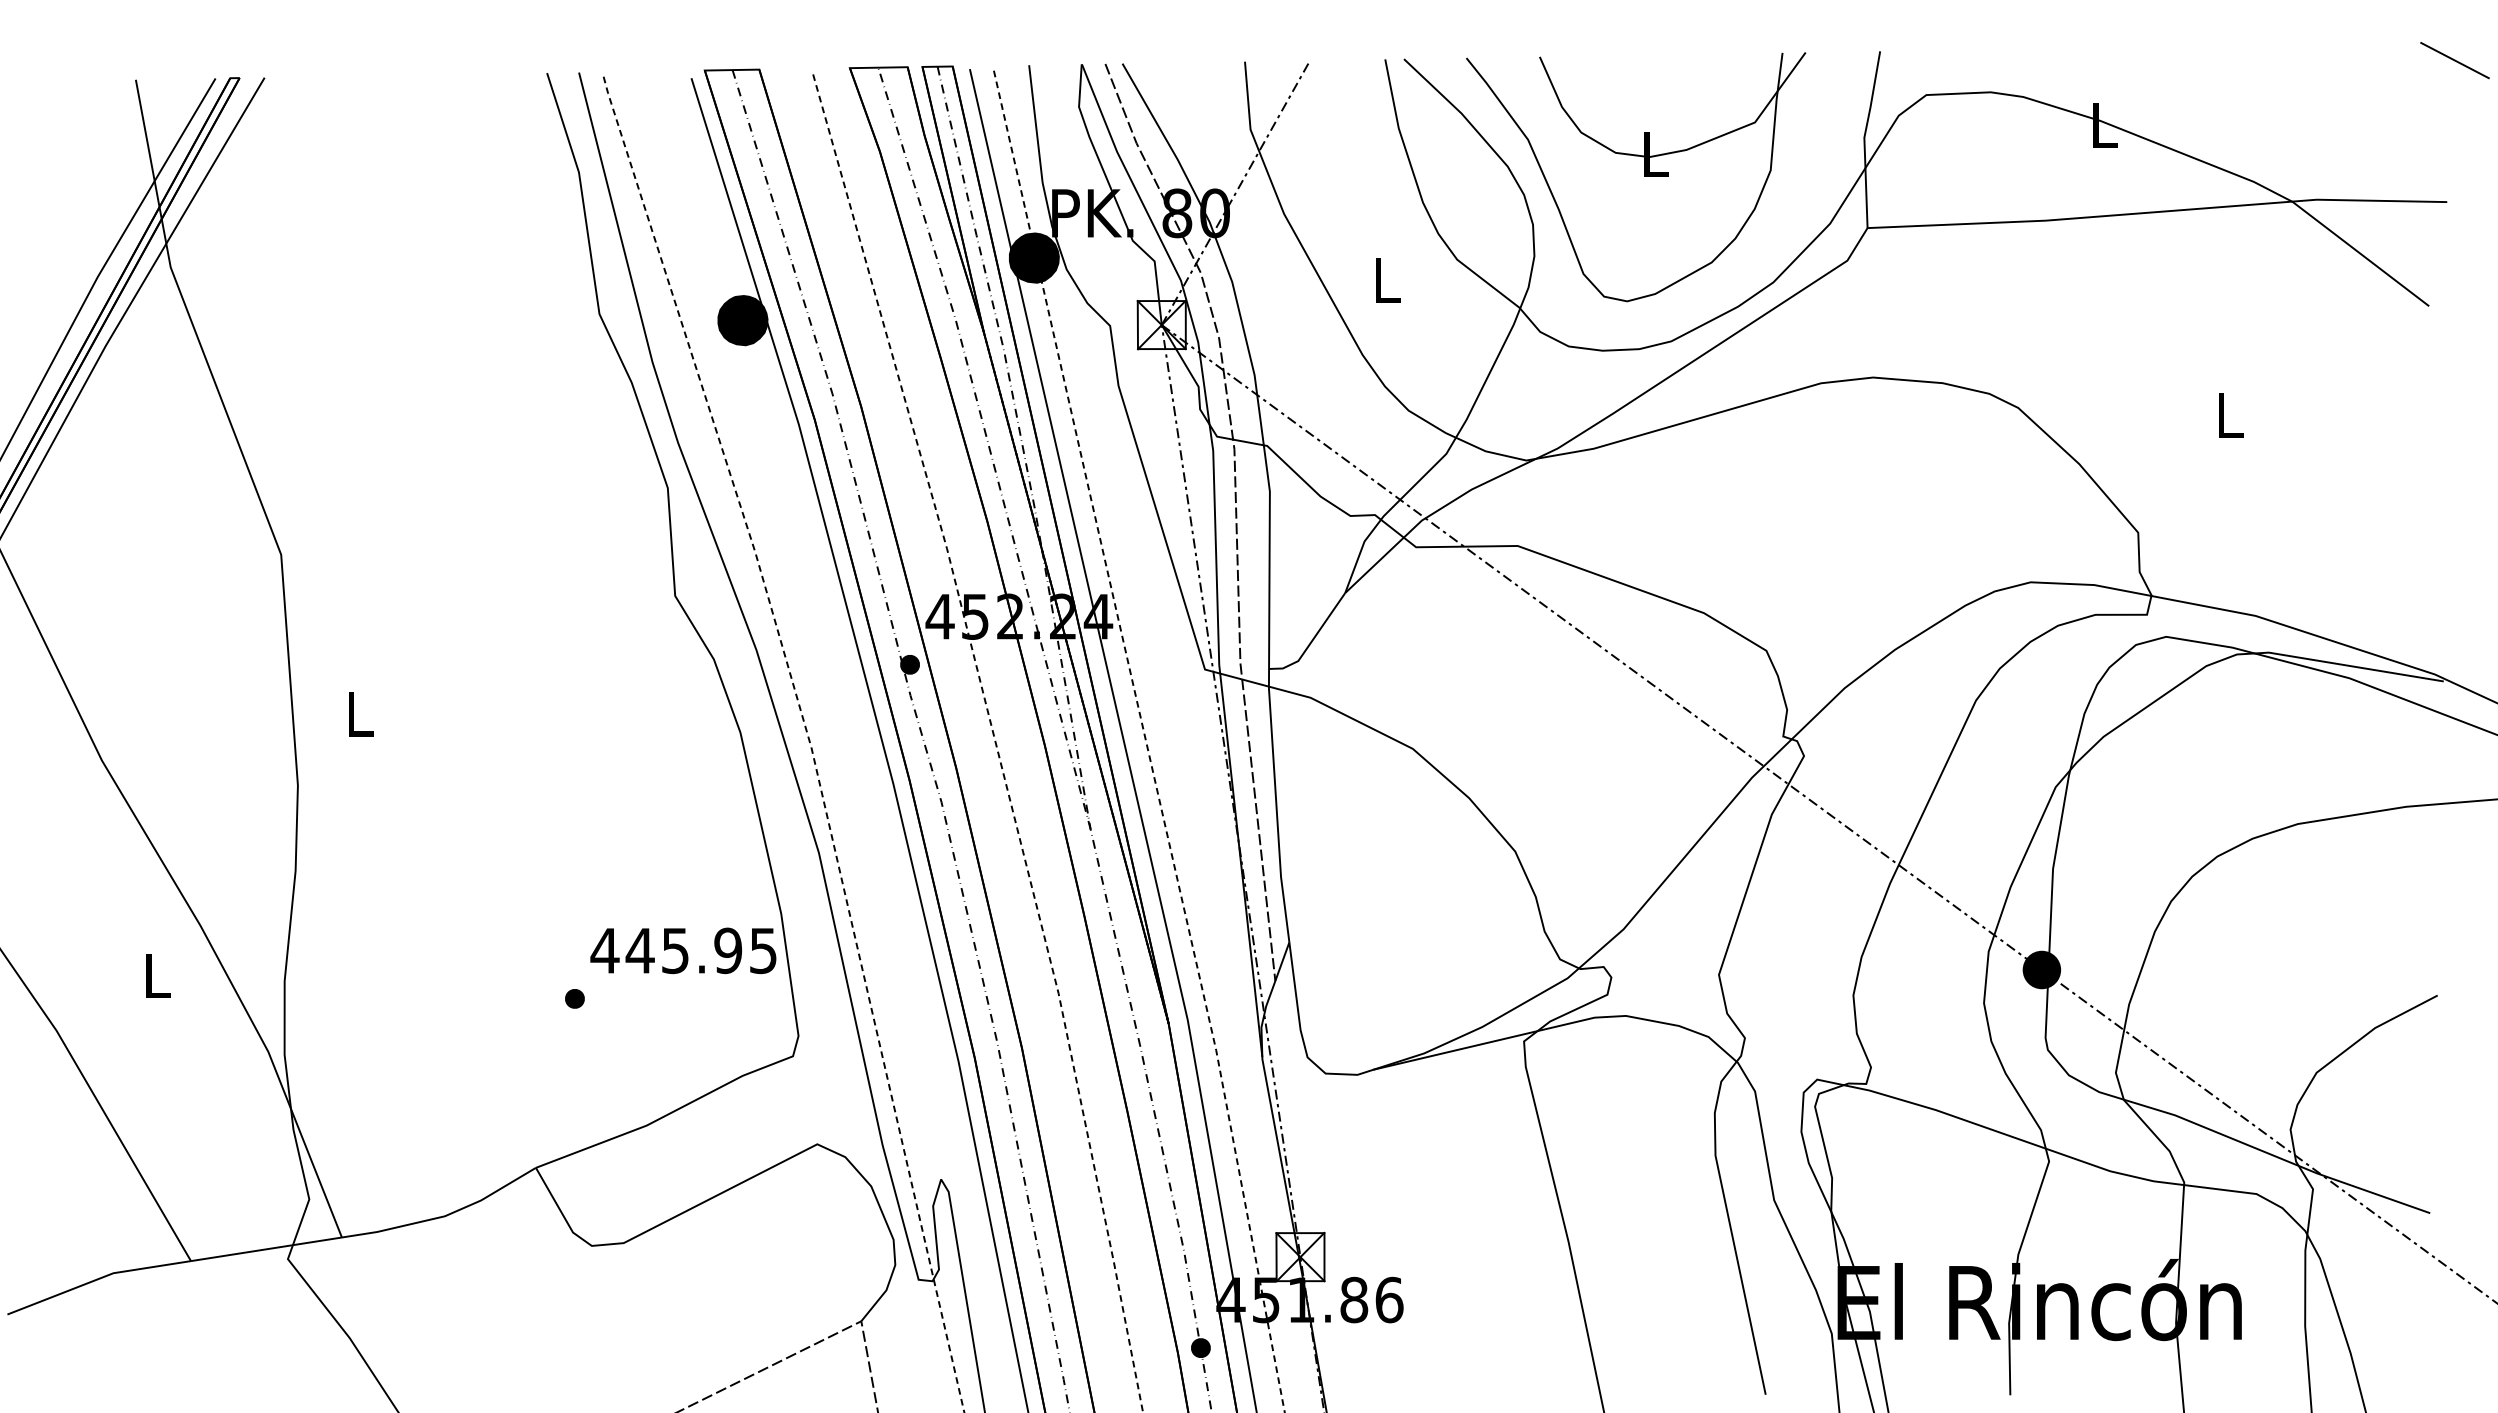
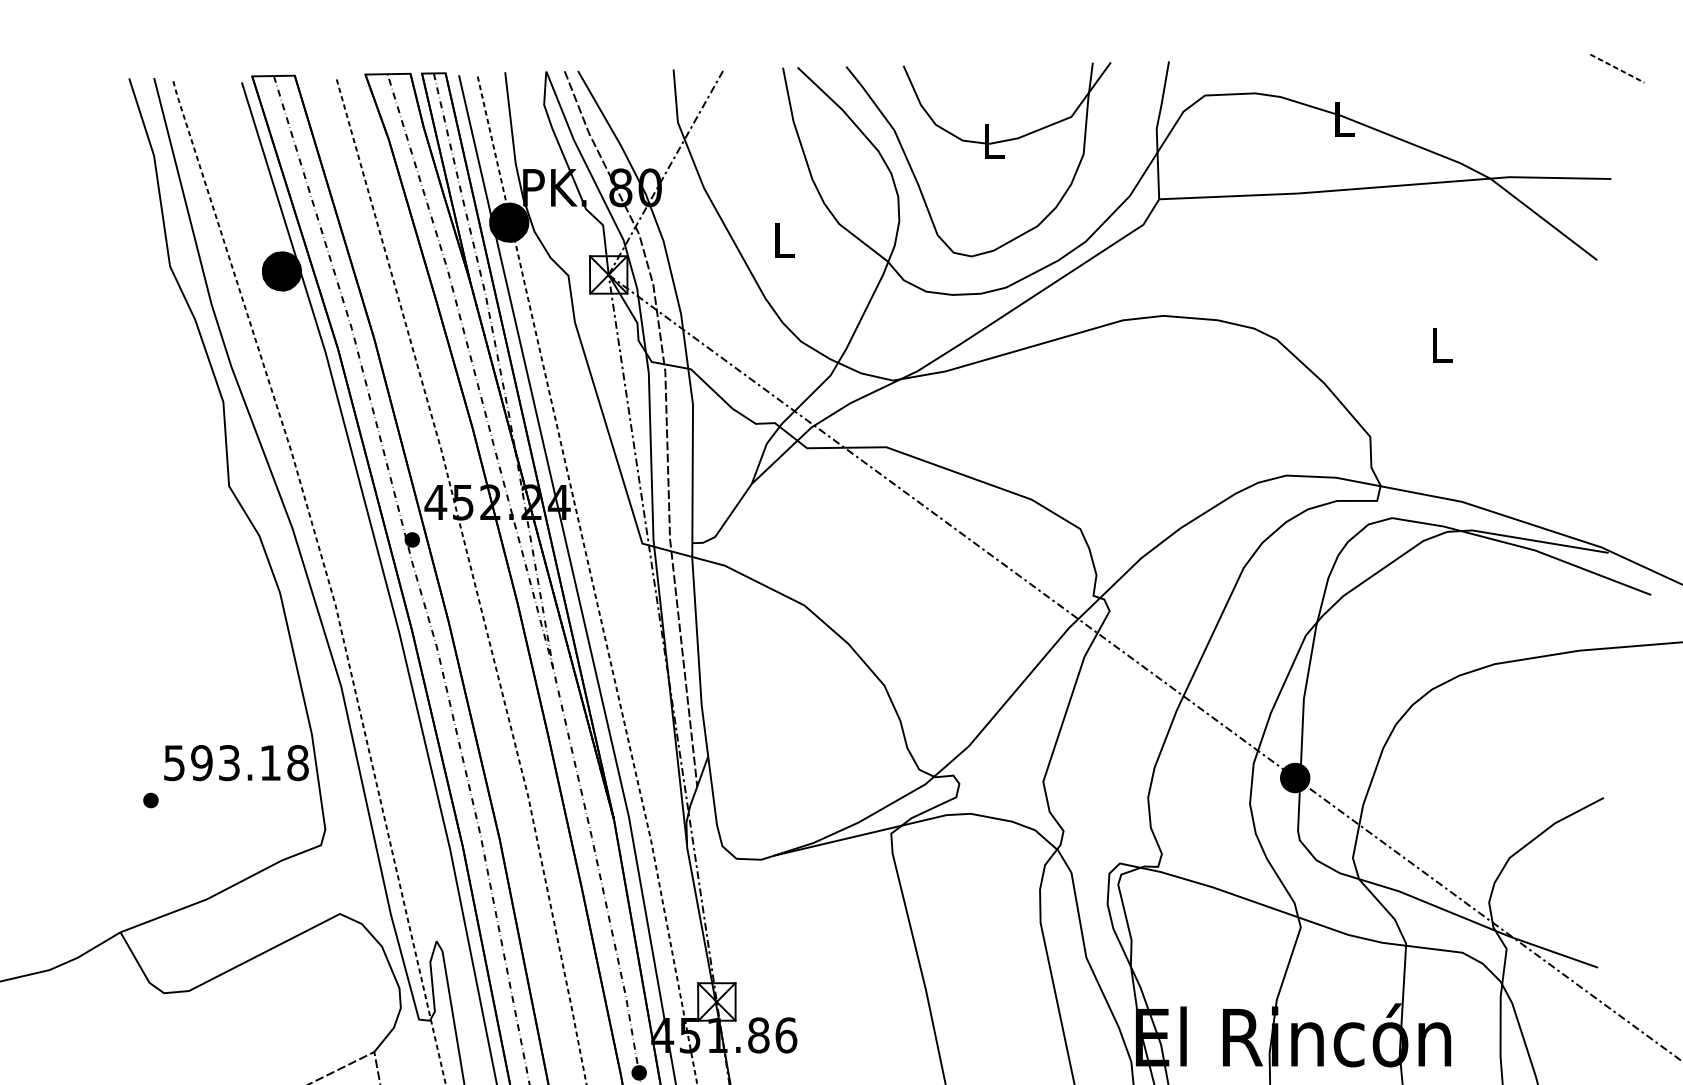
line: (2455, 60) -> (1617, 68), solid -> dashed
text: (683, 950) -> (235, 762), 445.95 -> 593.18

